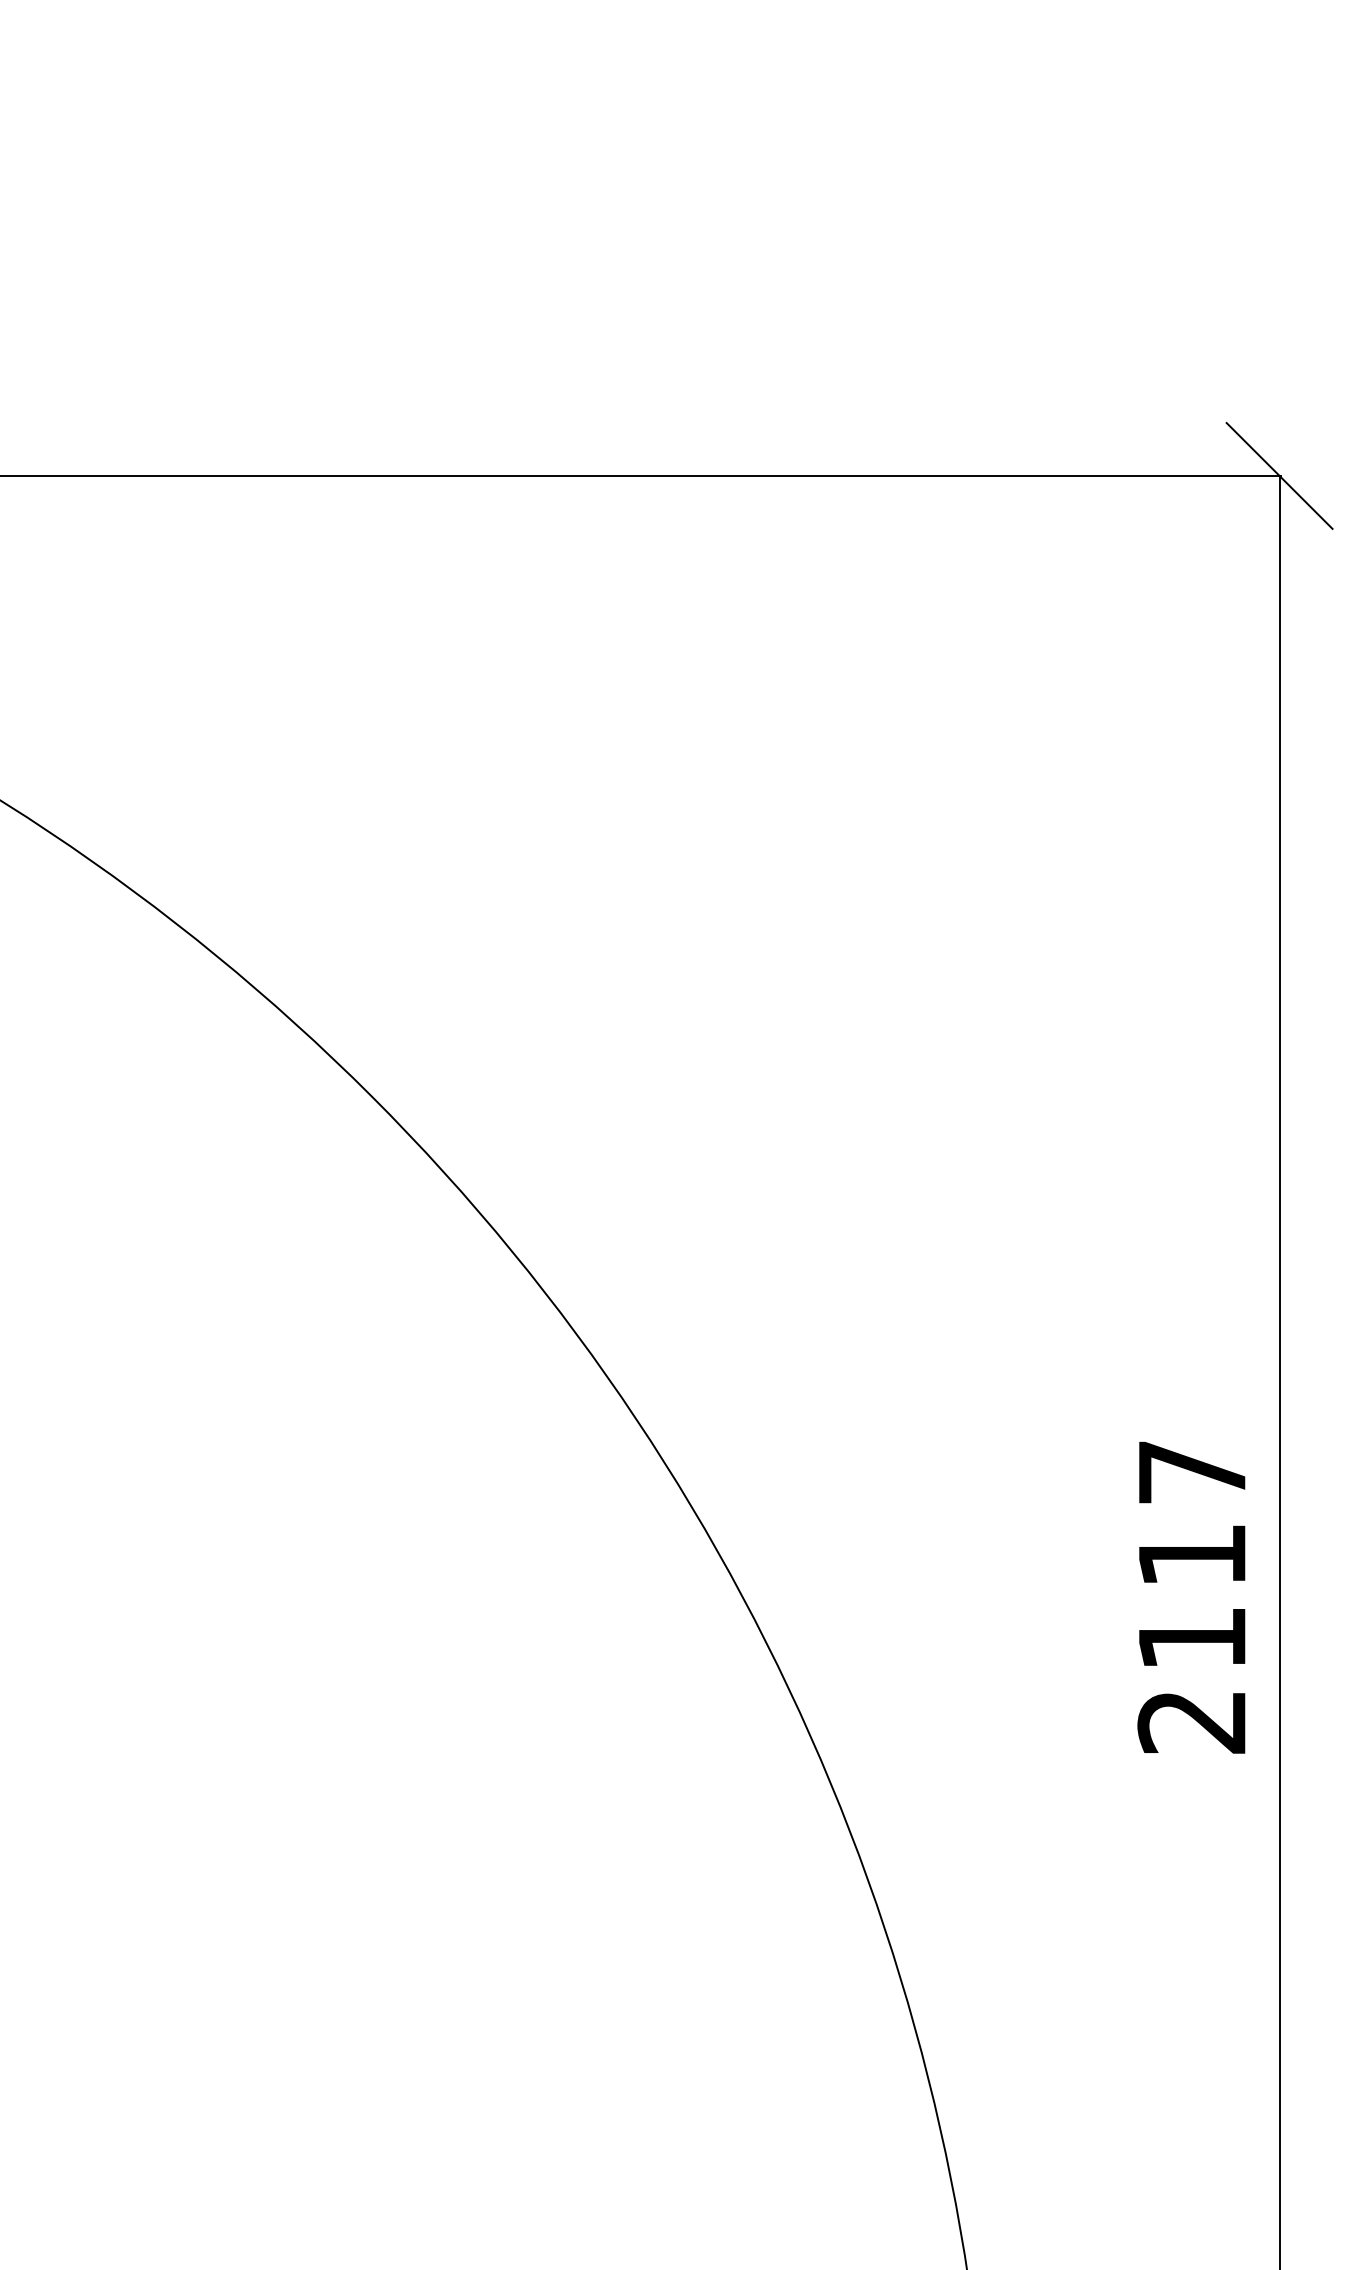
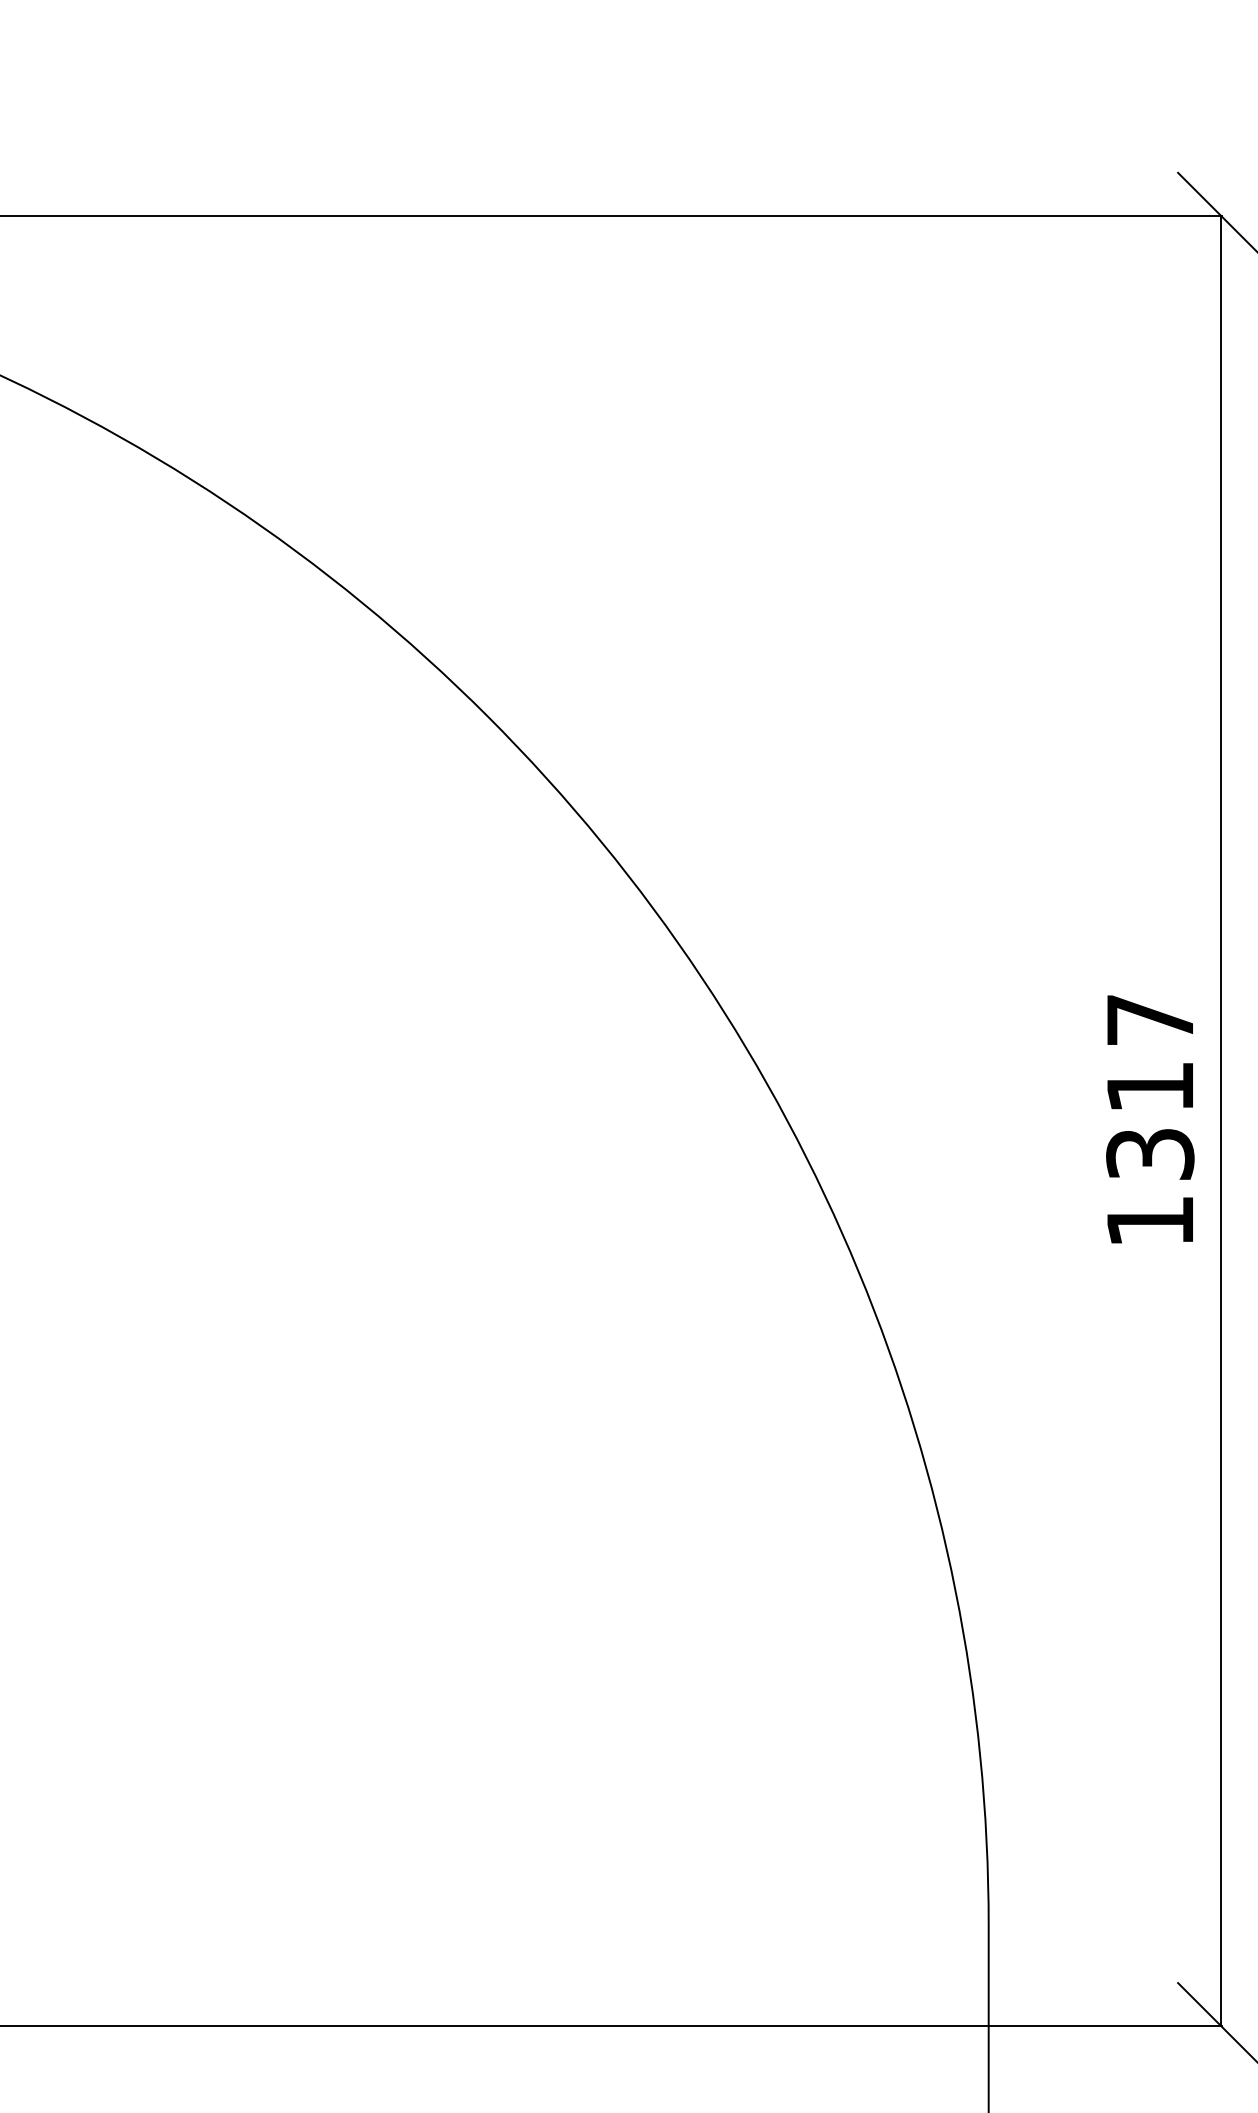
text: (1192, 1680) -> (1150, 1188), 2117 -> 1317

